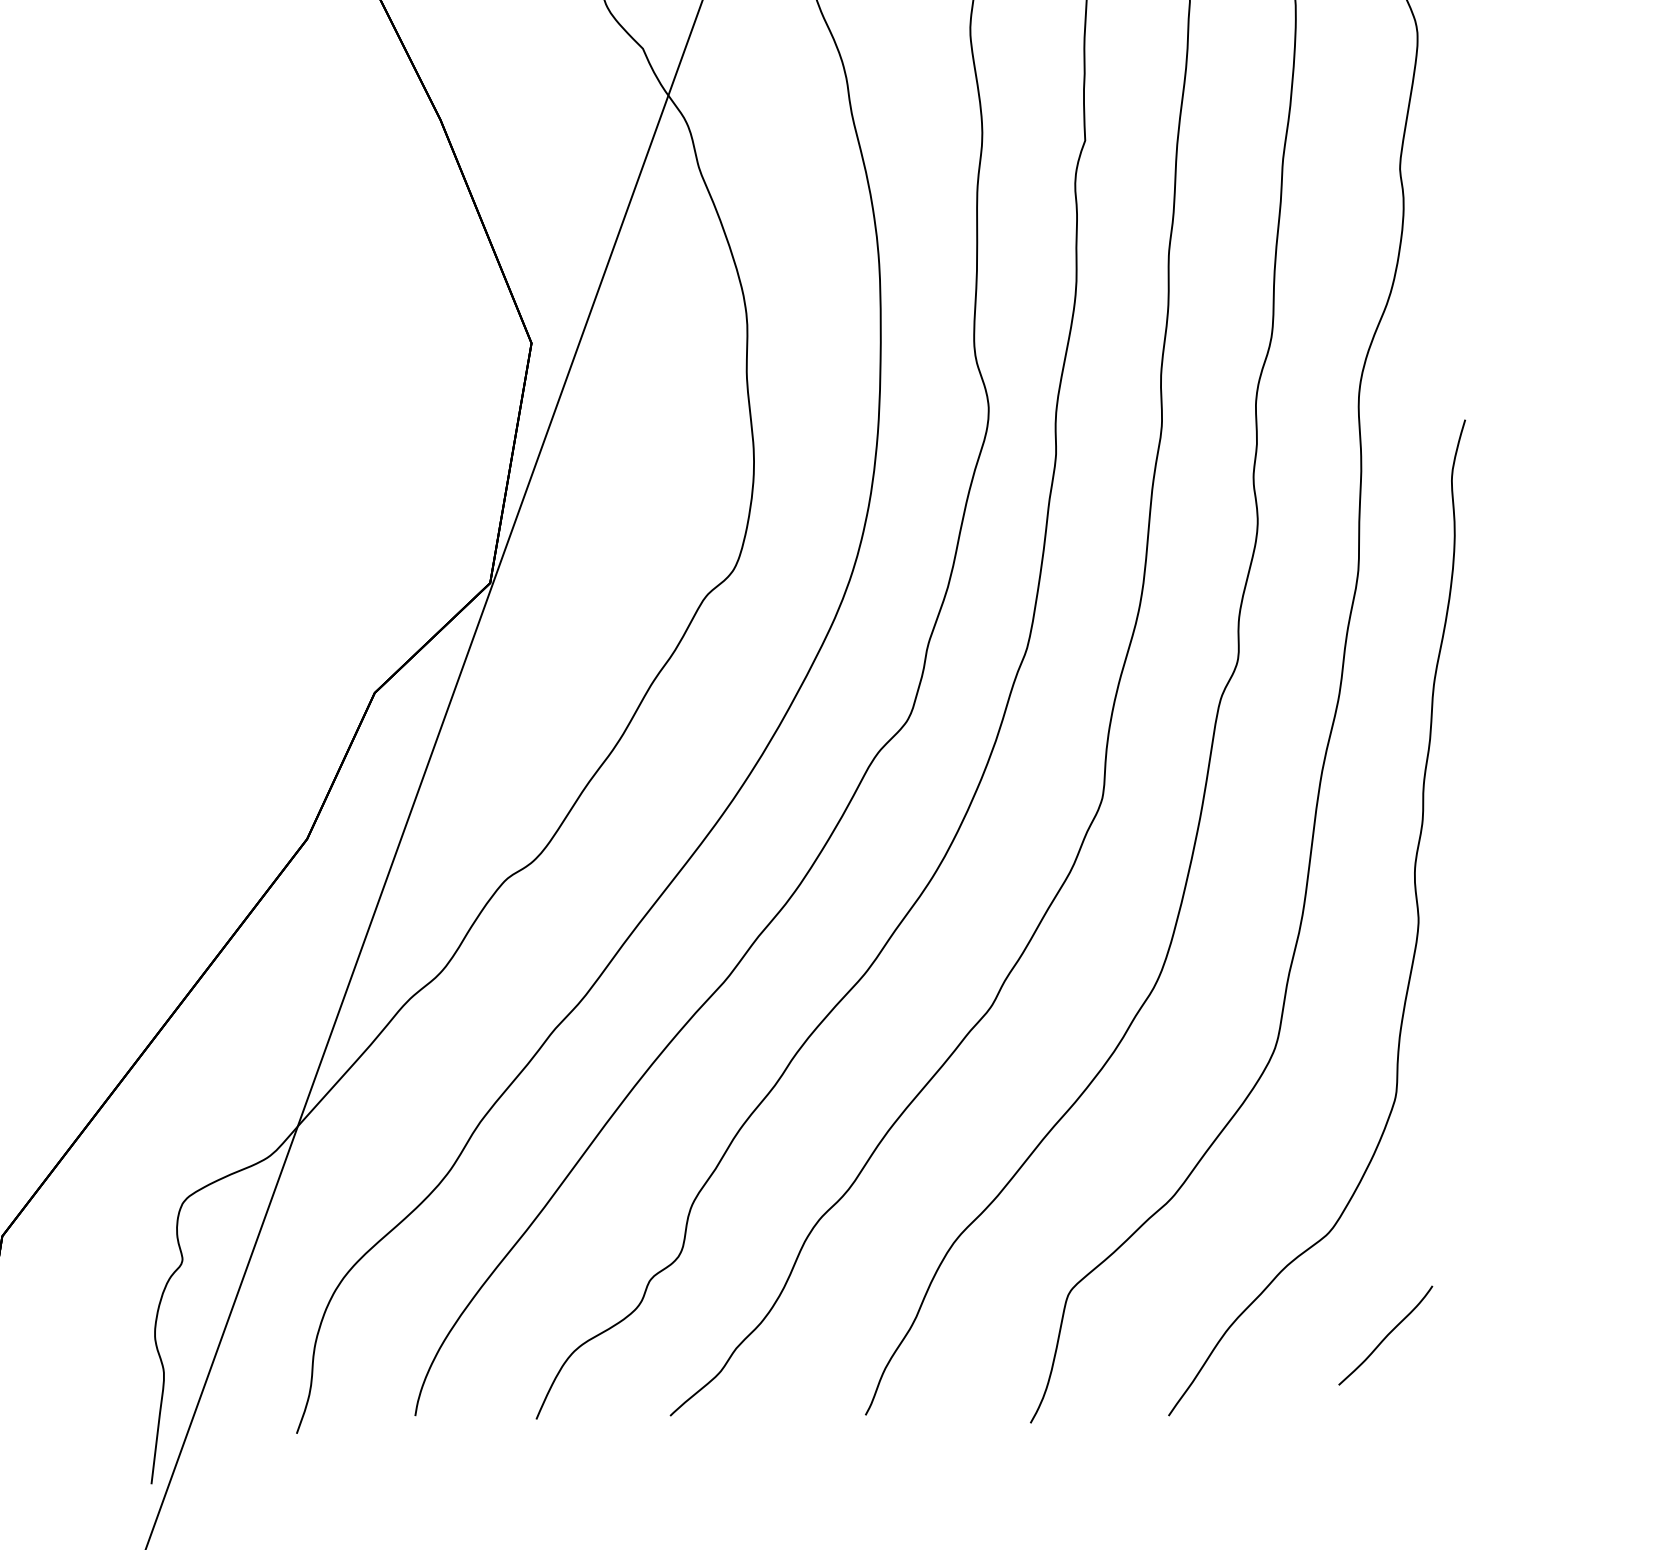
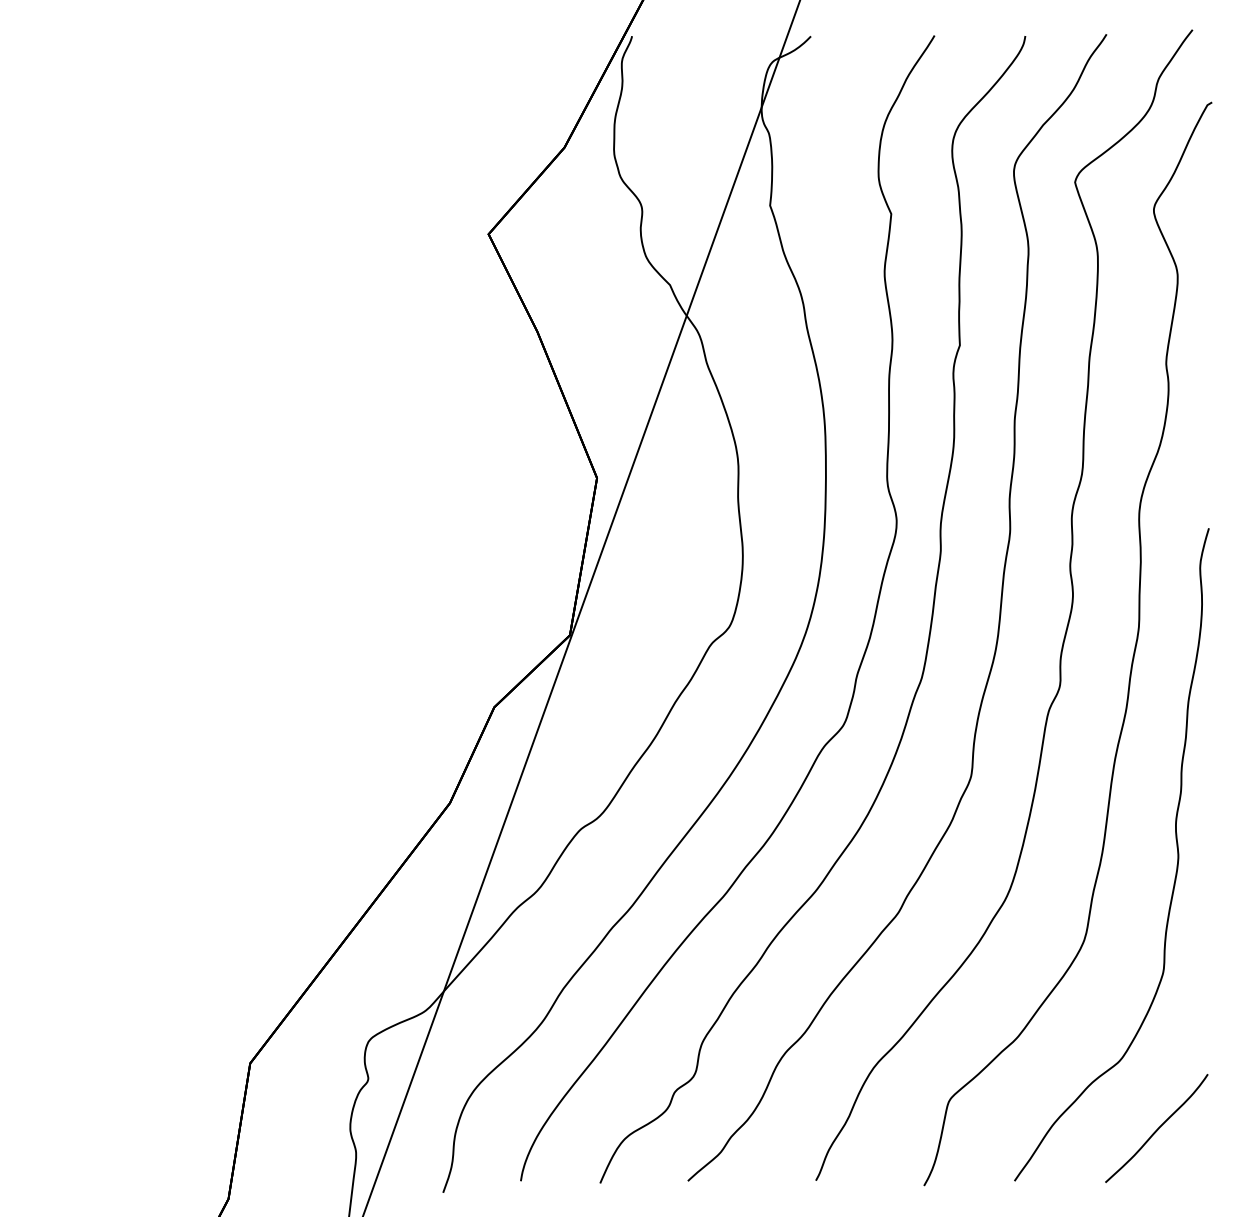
part: (1385, 1335) -> (1156, 1128), size x1.67

